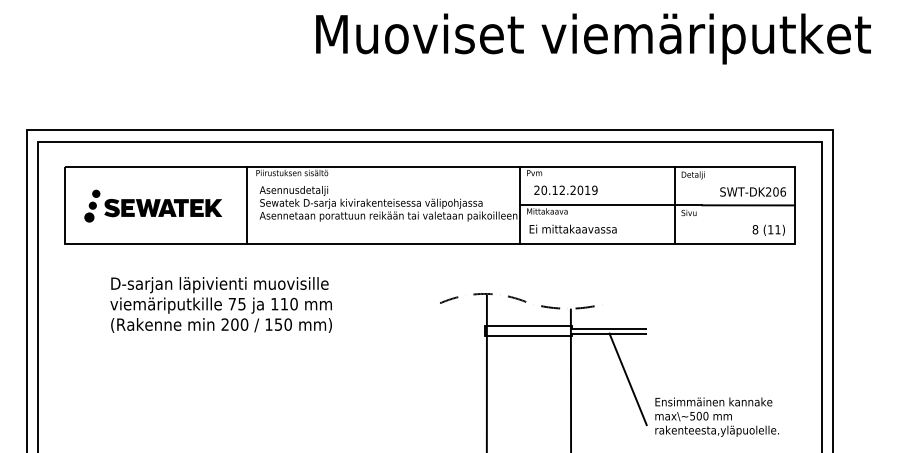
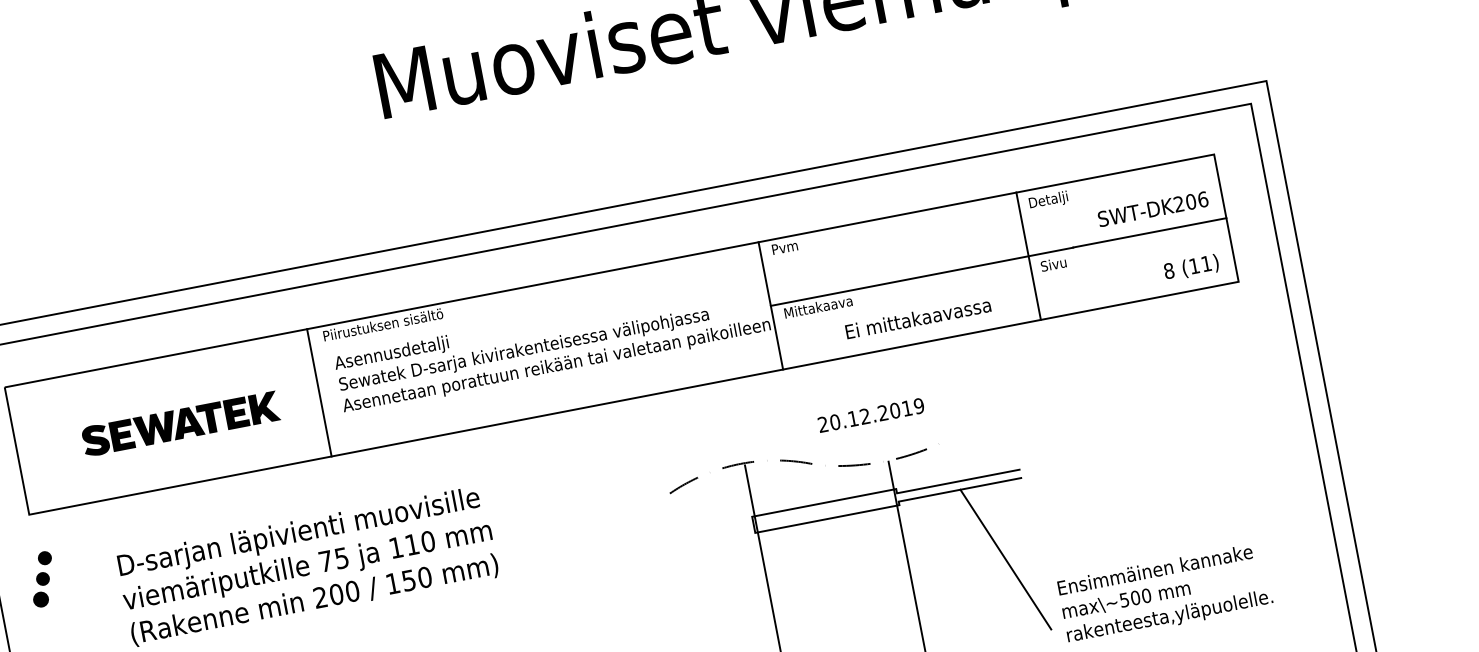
text: (565, 189) -> (870, 414), moved
part: (92, 205) -> (42, 578), moved
text: (572, 228) -> (916, 317), moved

